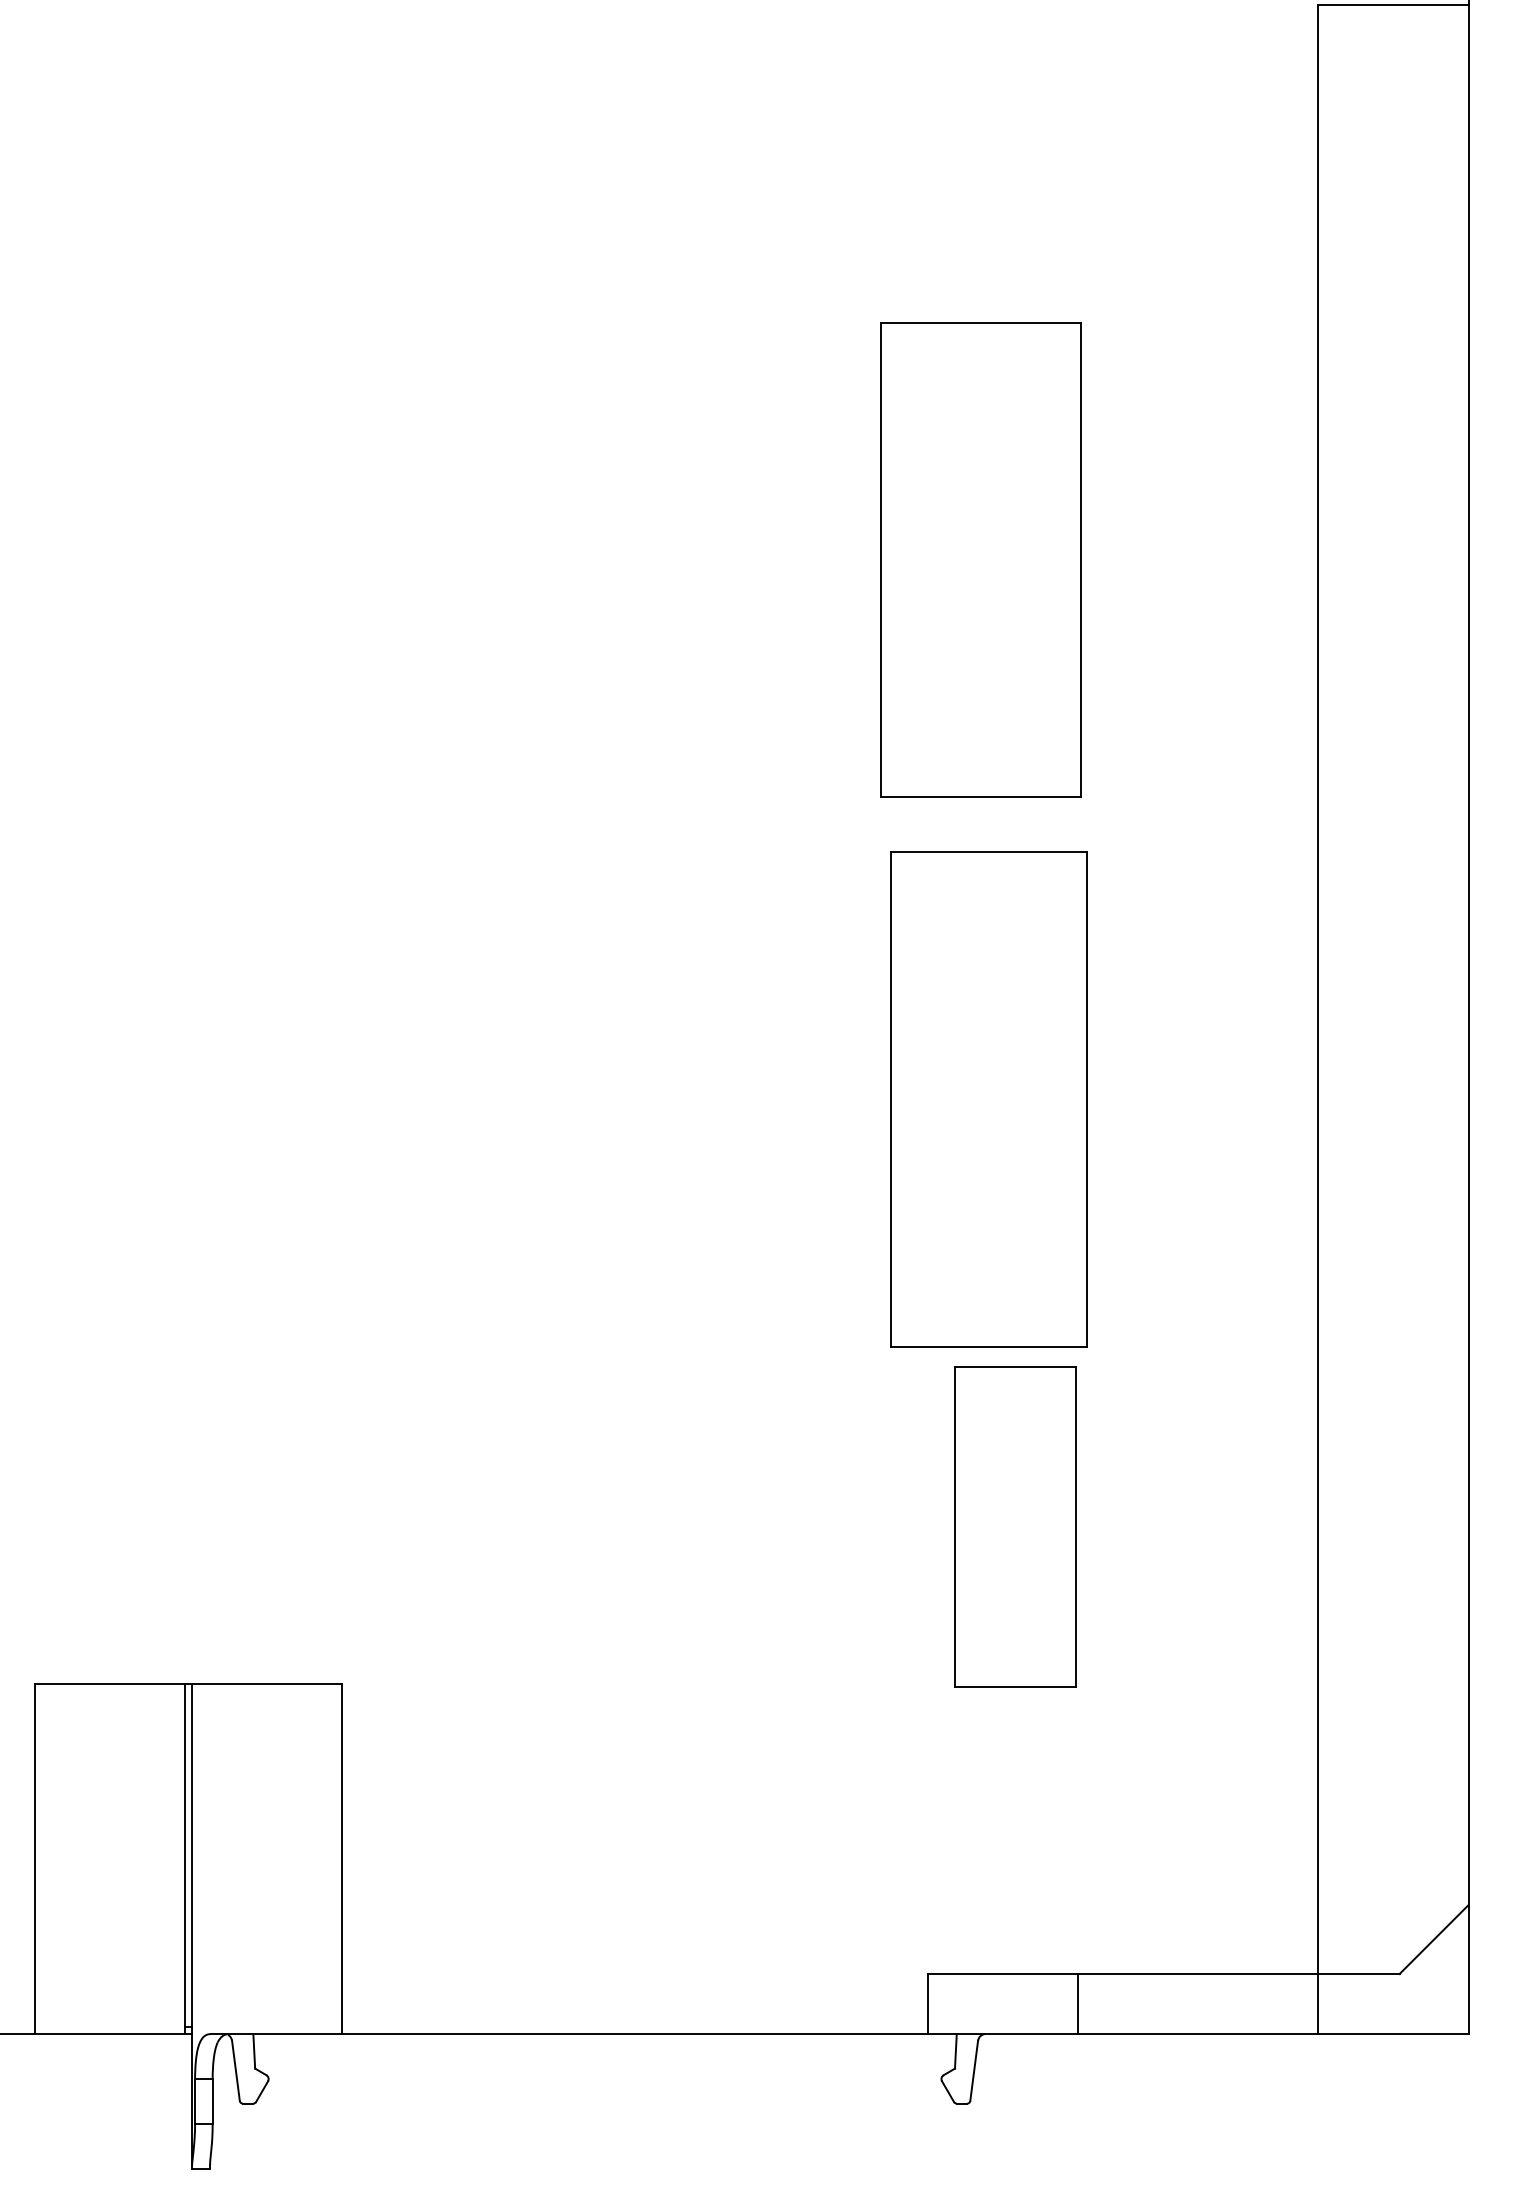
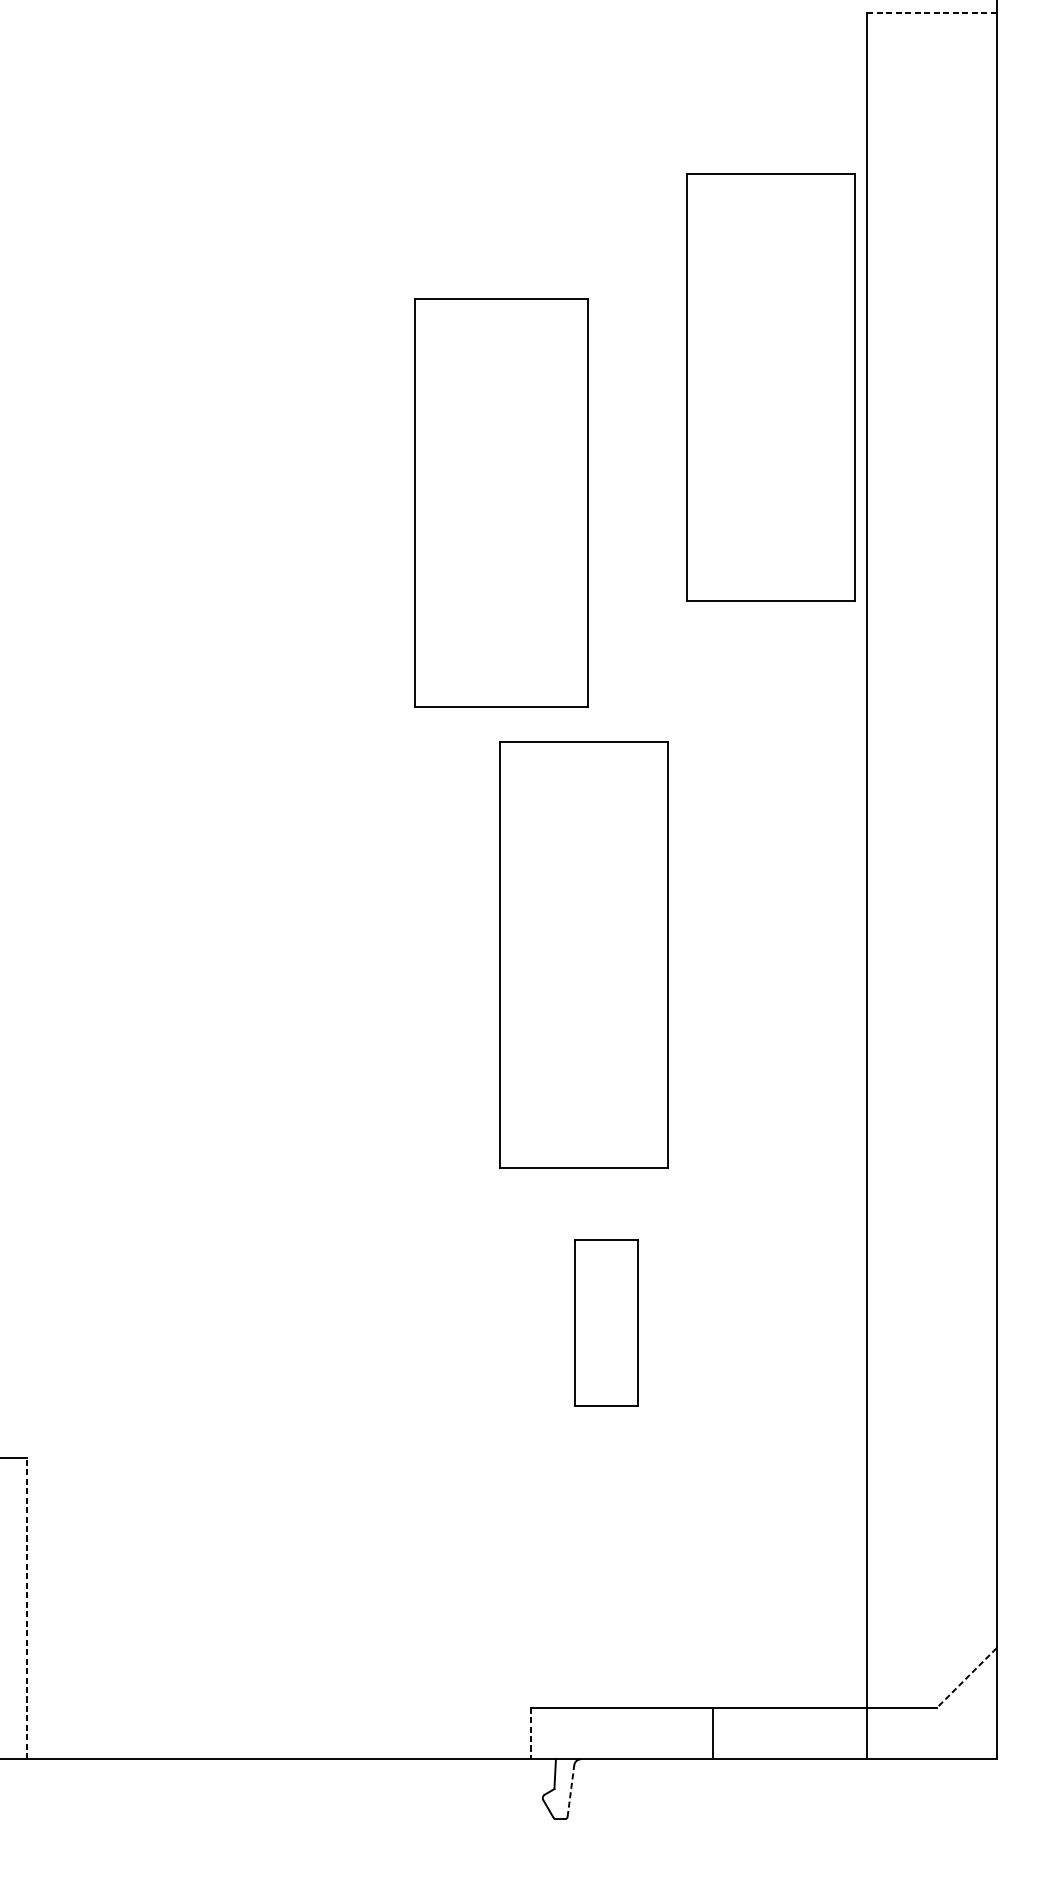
line: (1393, 5) -> (931, 12), solid -> dashed
part: (1206, 440) -> (770, 387), added
part: (980, 559) -> (500, 502), moved
part: (1015, 1526) -> (606, 1322), size x0.6
line: (342, 1858) -> (27, 1608), solid -> dashed
line: (1434, 1939) -> (967, 1677), solid -> dashed
line: (927, 2004) -> (530, 1733), solid -> dashed
line: (1078, 2004) -> (713, 1733), moved
line: (974, 2070) -> (571, 1790), solid -> dashed

